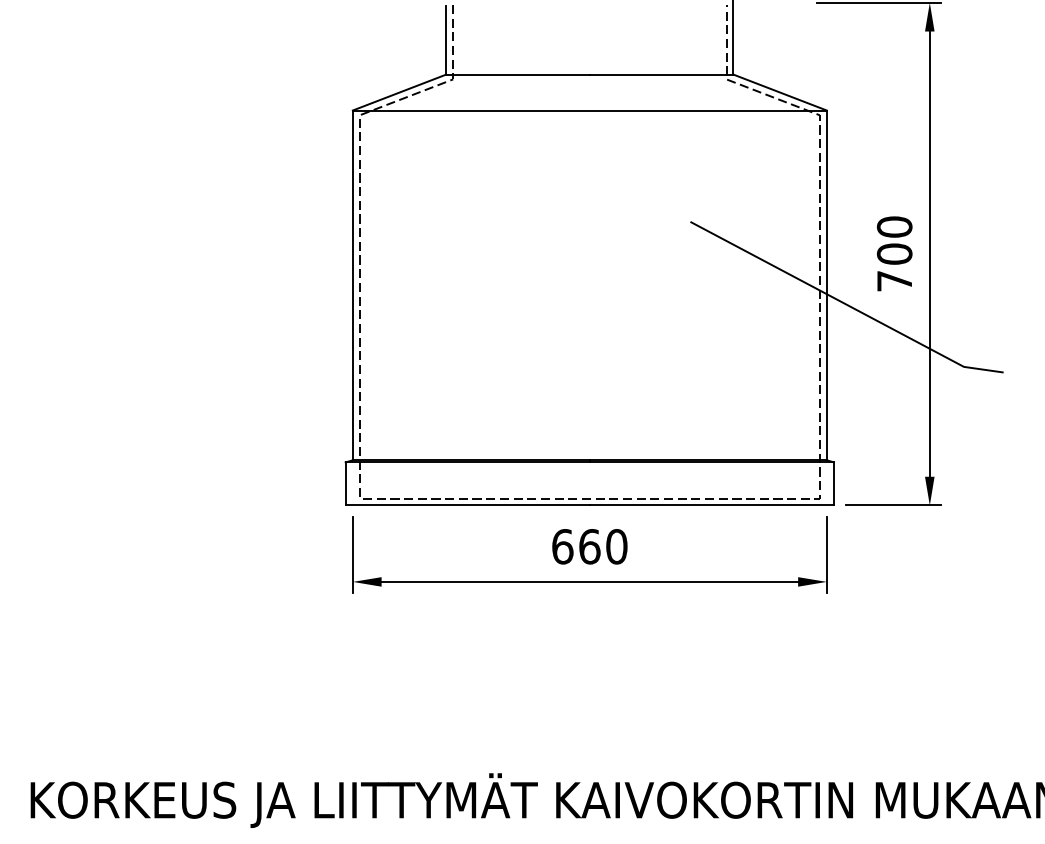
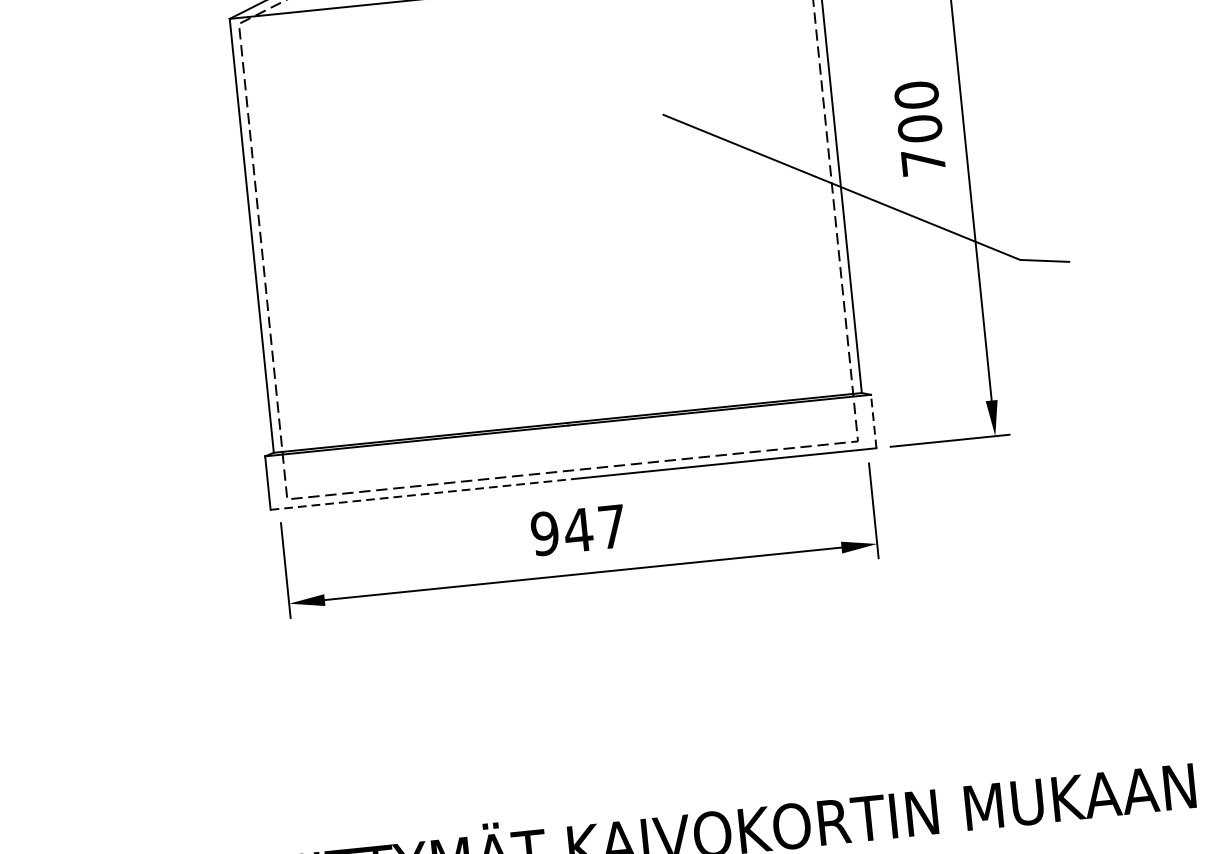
line: (834, 483) -> (874, 420), solid -> dashed
line: (468, 505) -> (422, 494), solid -> dashed
text: (589, 546) -> (578, 529), 660 -> 947

